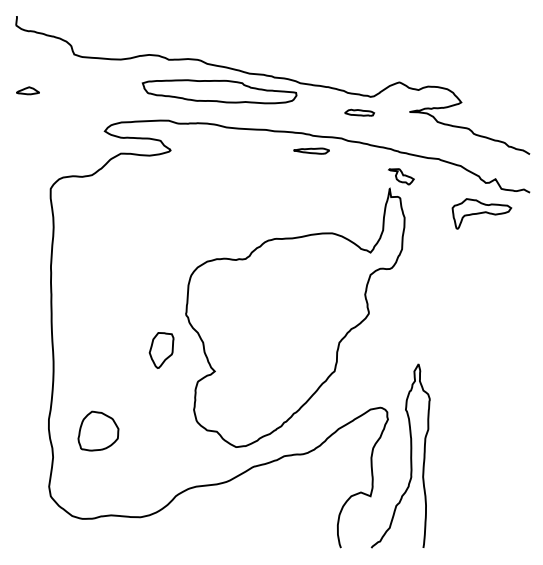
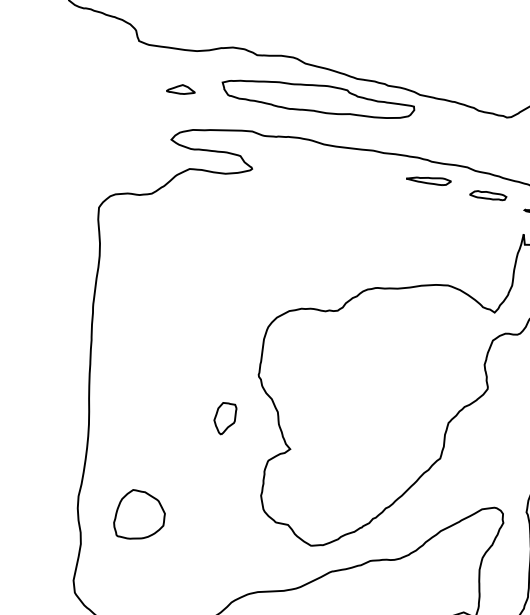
part: (27, 90) -> (180, 88), moved
part: (359, 112) -> (488, 195), moved
part: (161, 350) -> (225, 418), size x0.71

